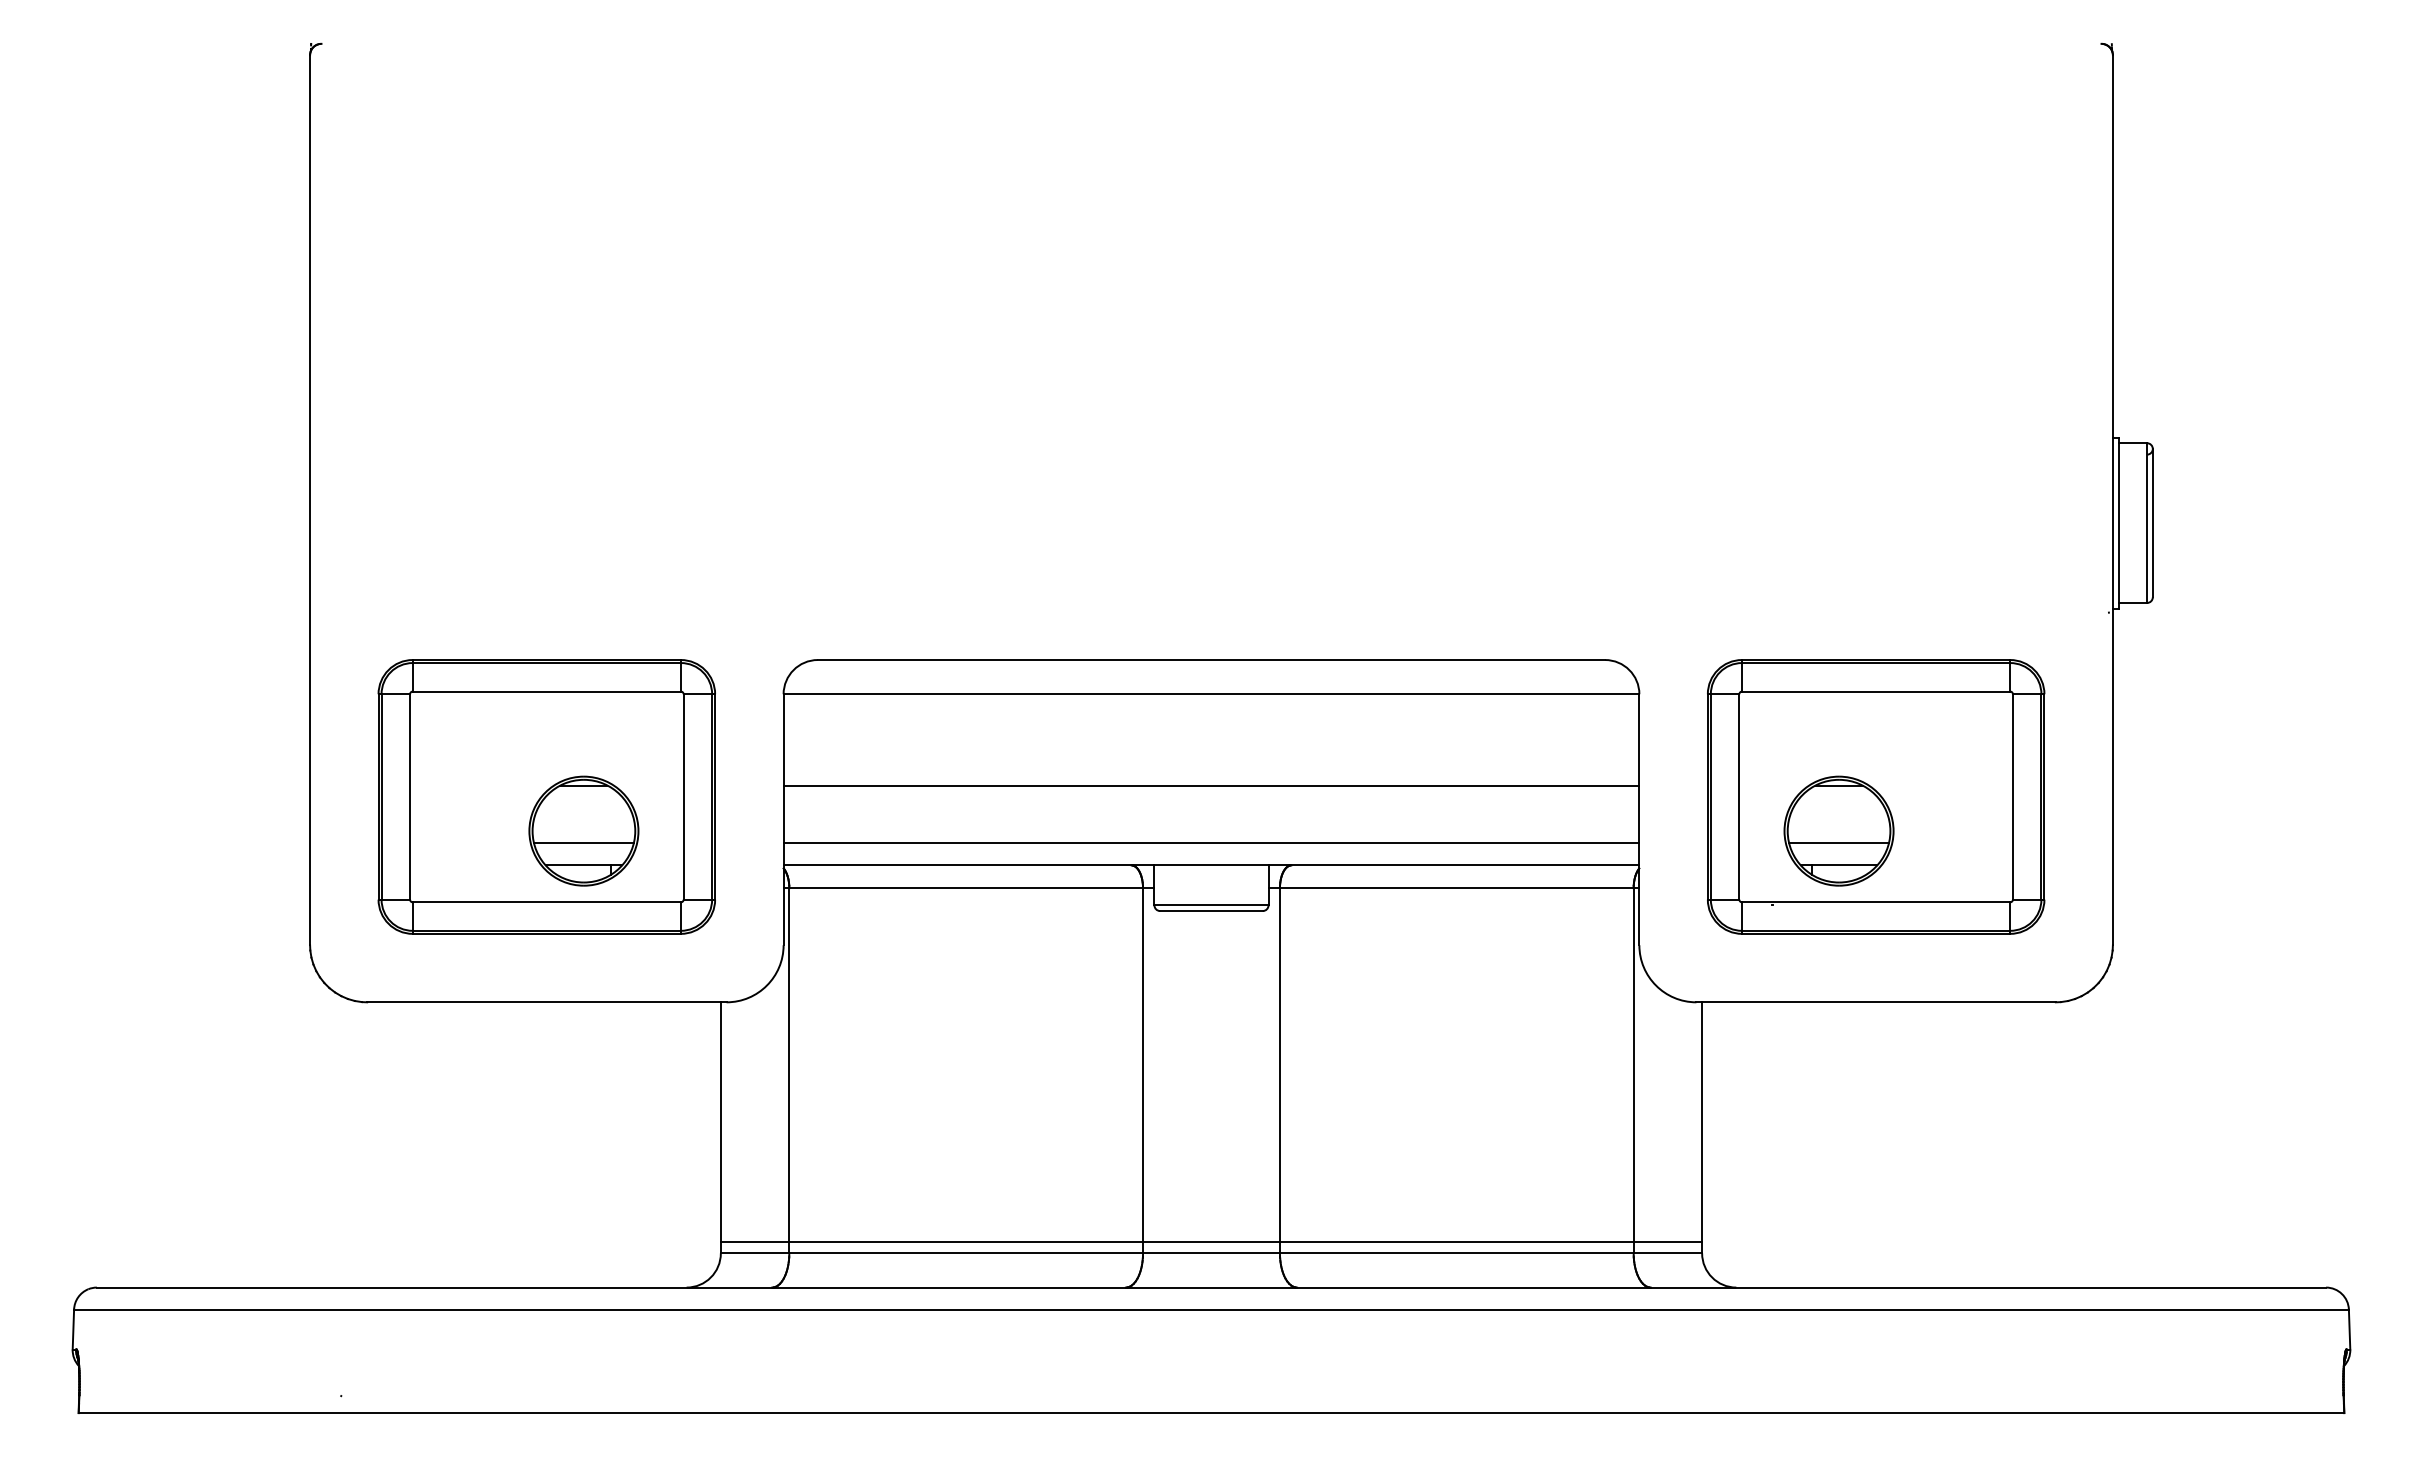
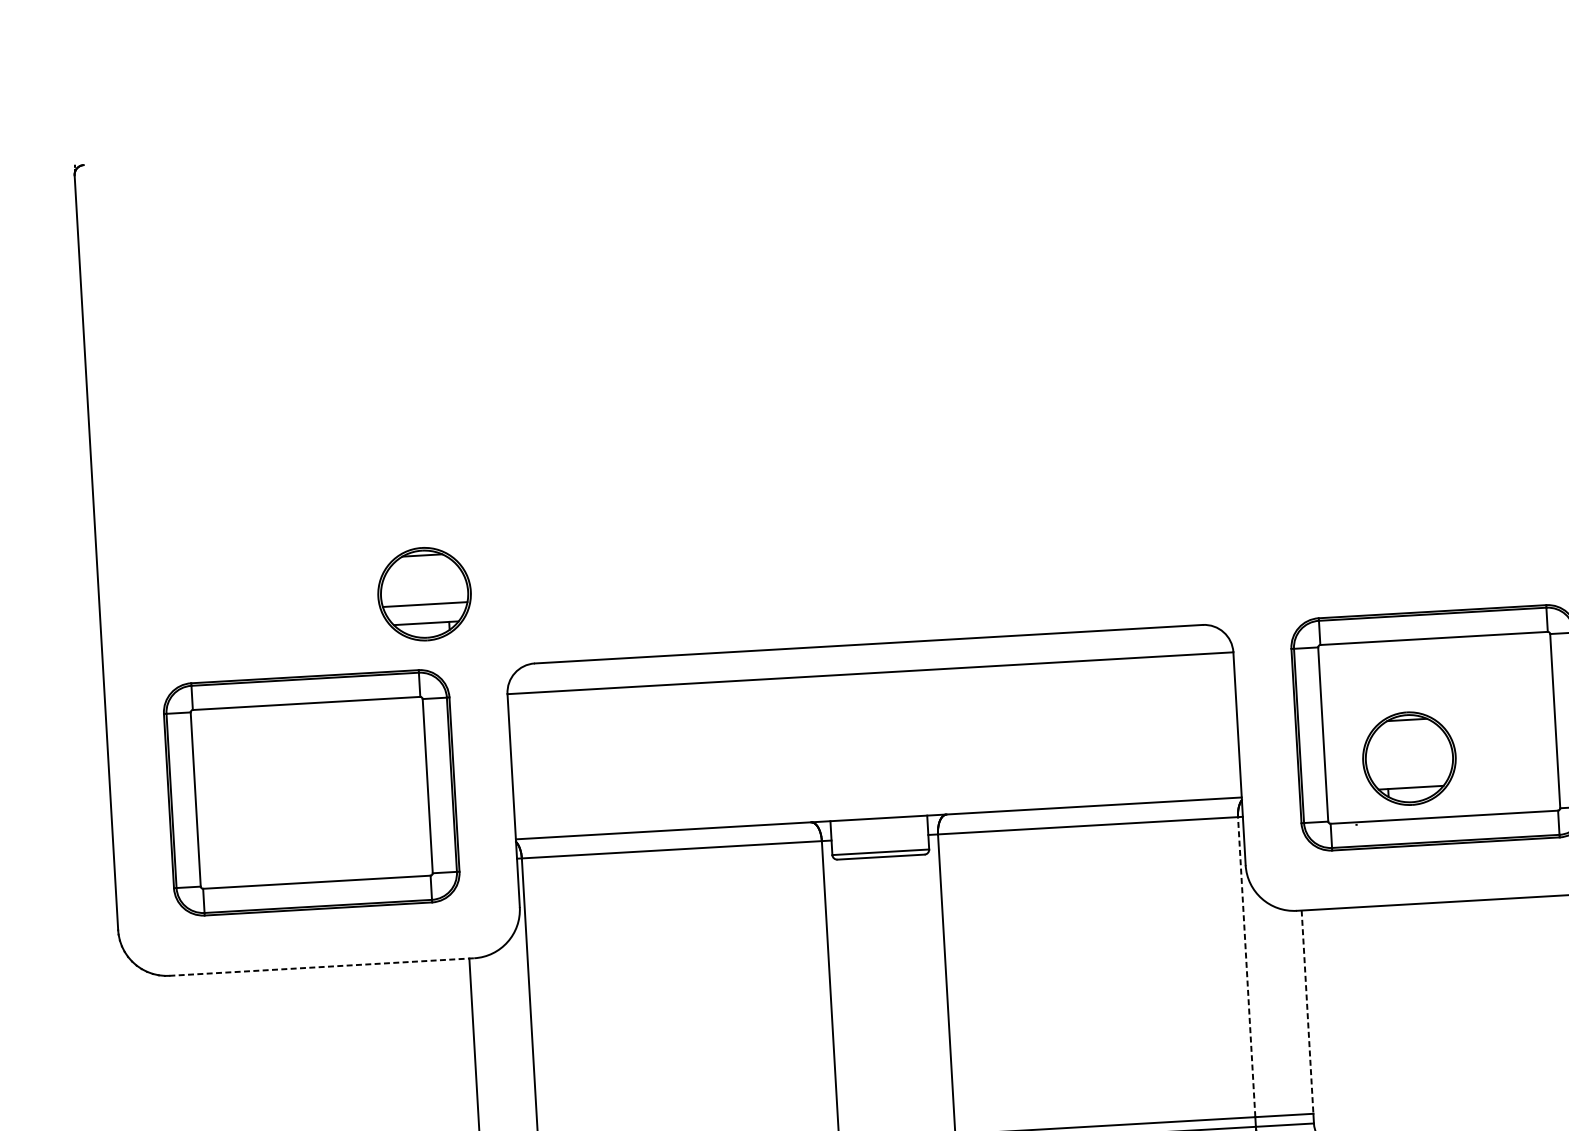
line: (1211, 785) -> (874, 750), removed
part: (583, 830) -> (424, 593), moved
line: (1211, 843) -> (877, 799), removed
line: (1838, 843) -> (1409, 769), removed
line: (546, 1002) -> (321, 967), solid -> dashed
line: (1633, 1065) -> (1246, 967), solid -> dashed
line: (1702, 1122) -> (1307, 1012), solid -> dashed

